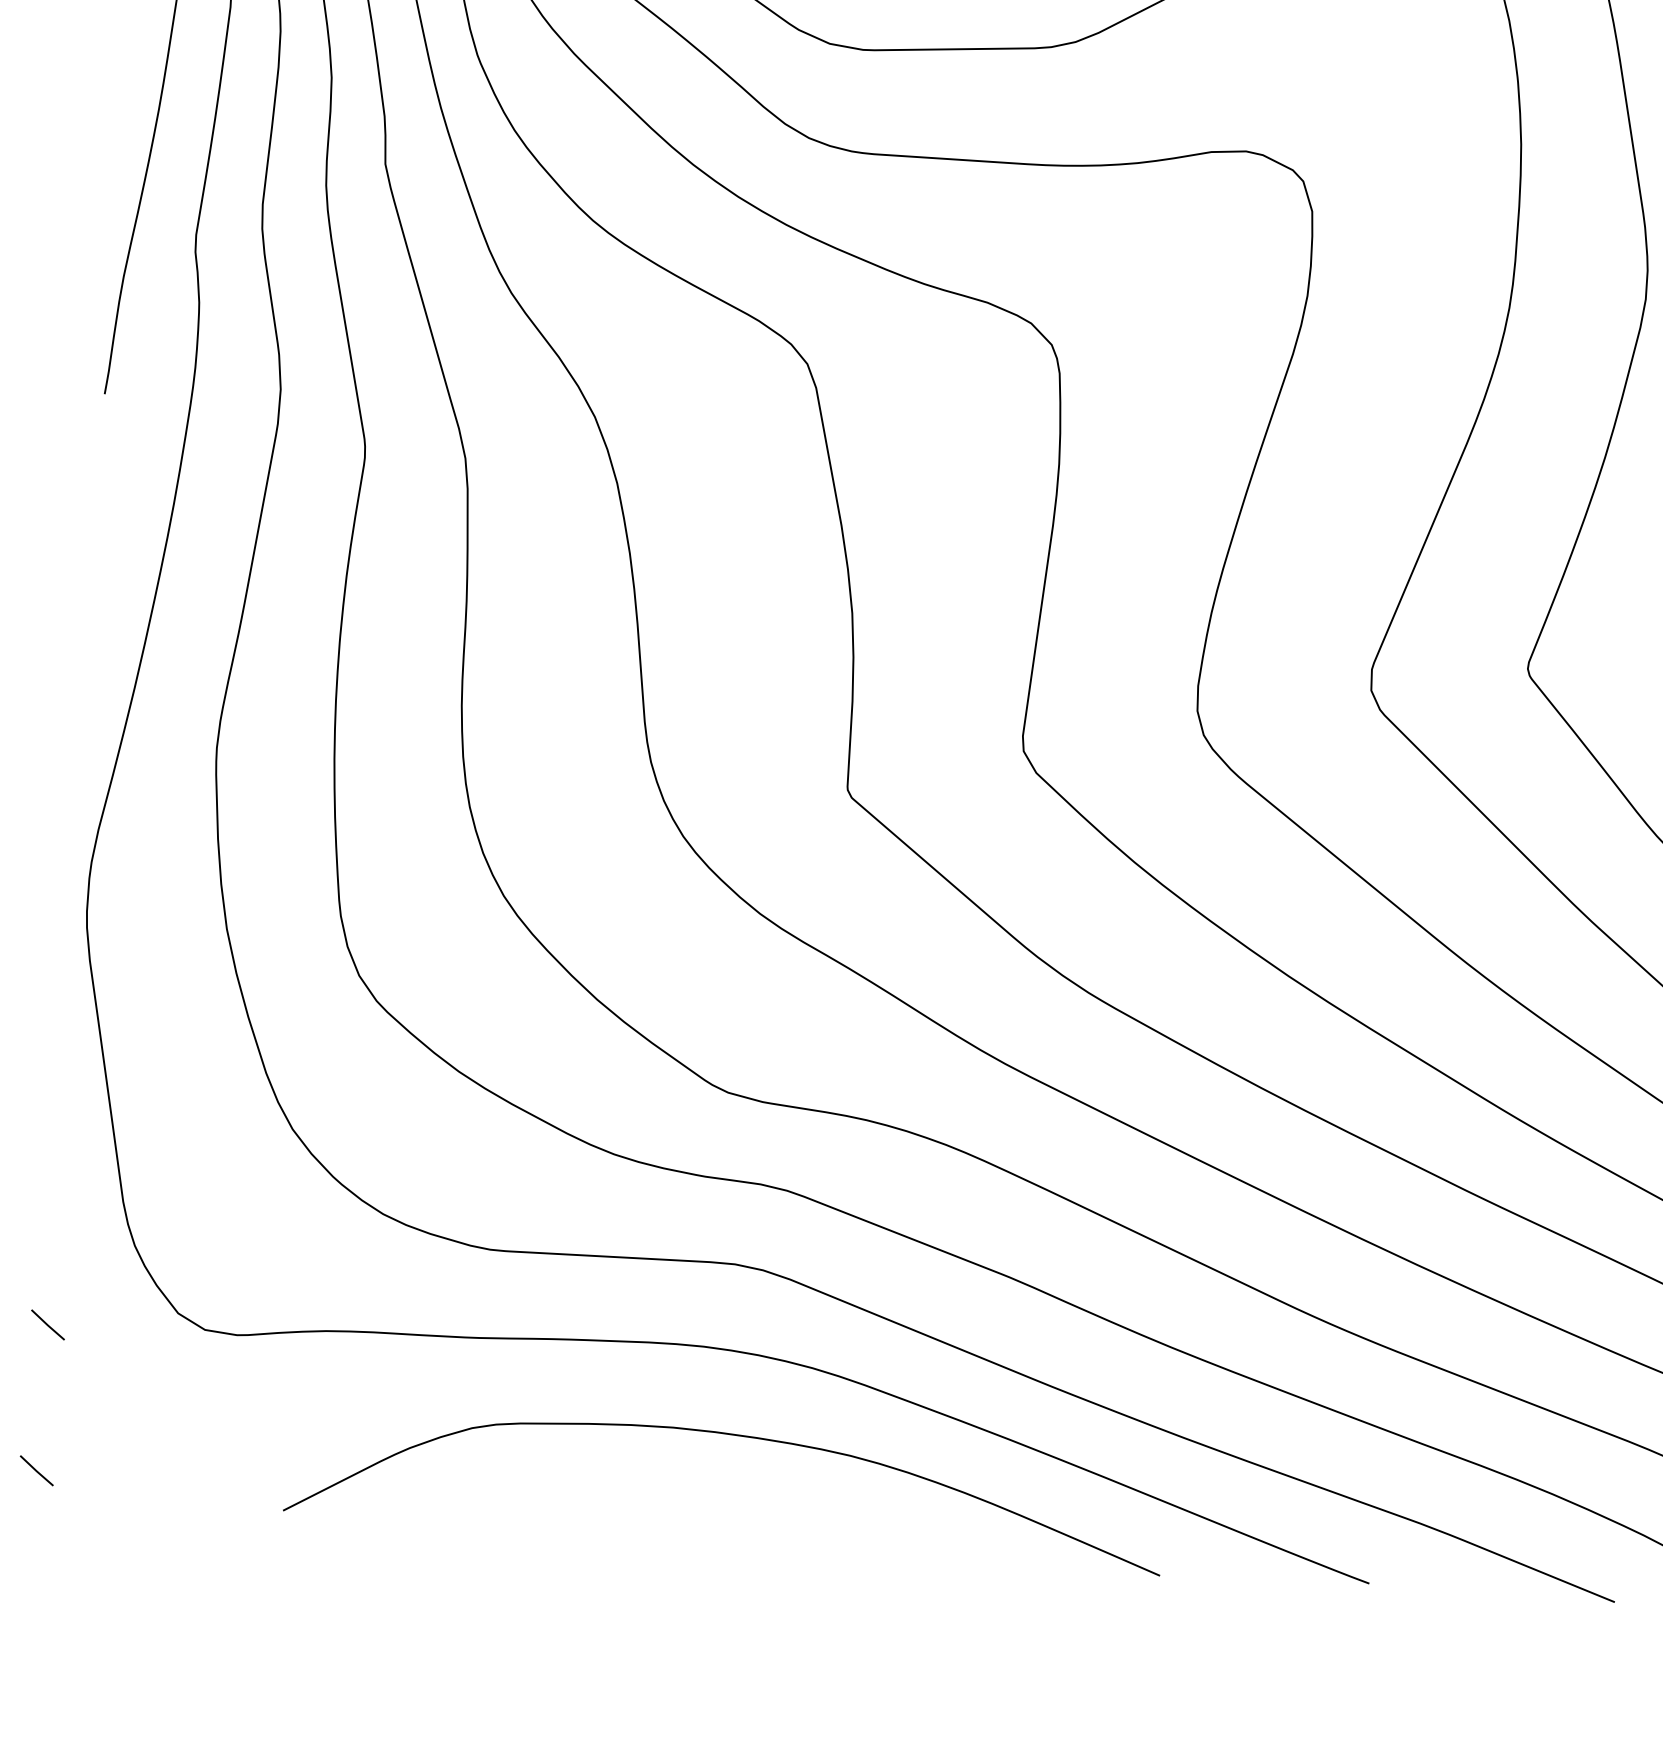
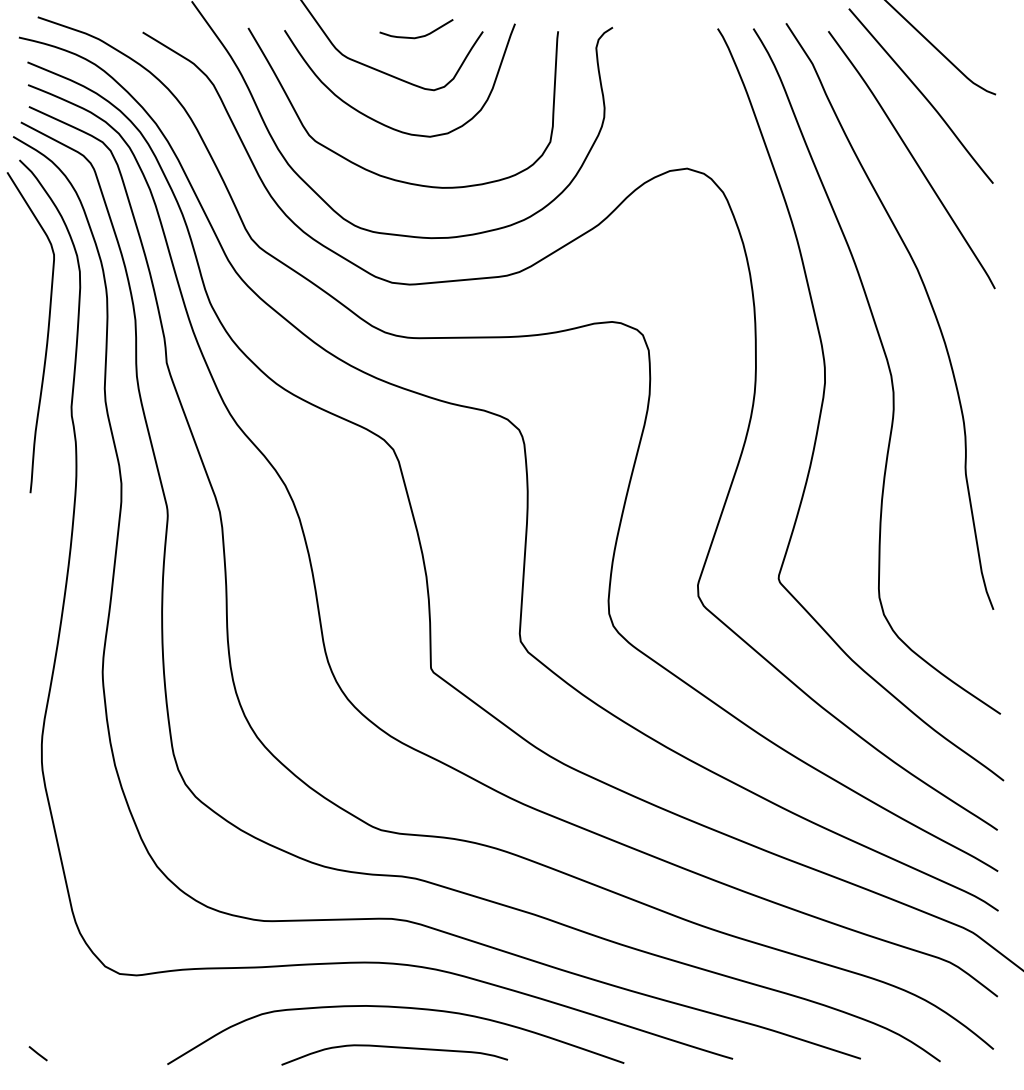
line: (46, 1324) -> (37, 977), removed
curve: (721, 1513) -> (394, 1048), added

